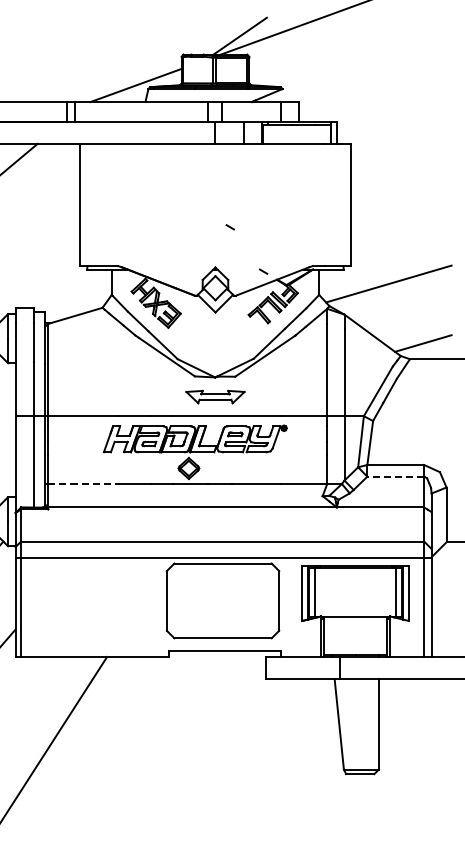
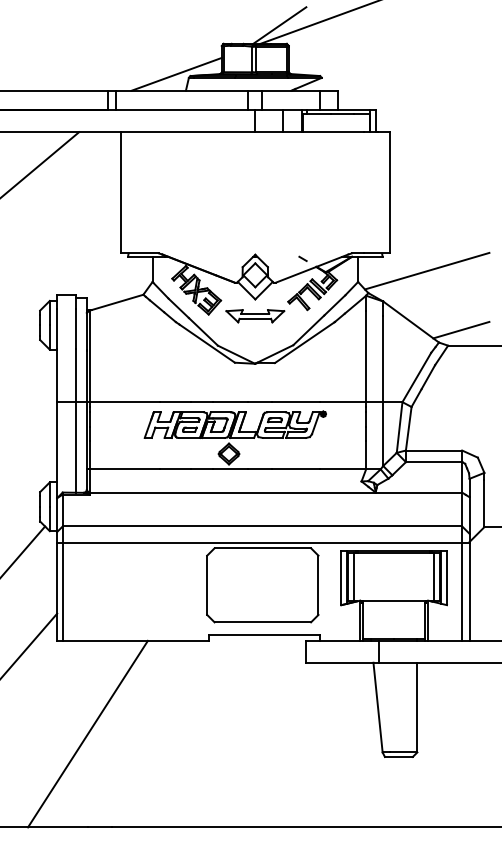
line: (229, 226) -> (269, 214), removed
part: (215, 397) -> (255, 316), moved
line: (395, 477) -> (433, 462), dashed -> solid
line: (84, 484) -> (125, 469), dashed -> solid

